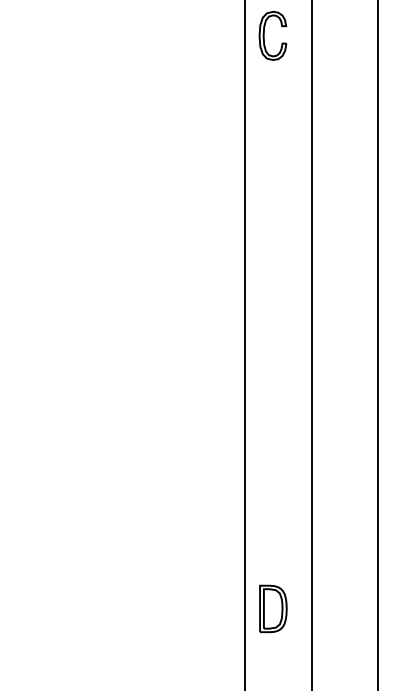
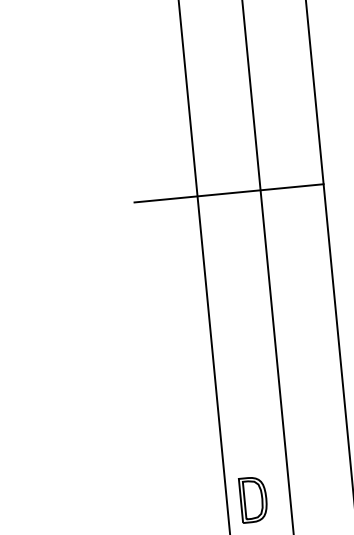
line: (278, 322) -> (229, 192), added
part: (273, 608) -> (253, 499), moved

